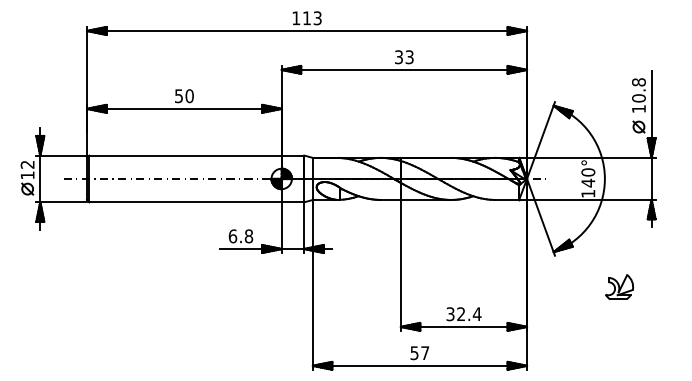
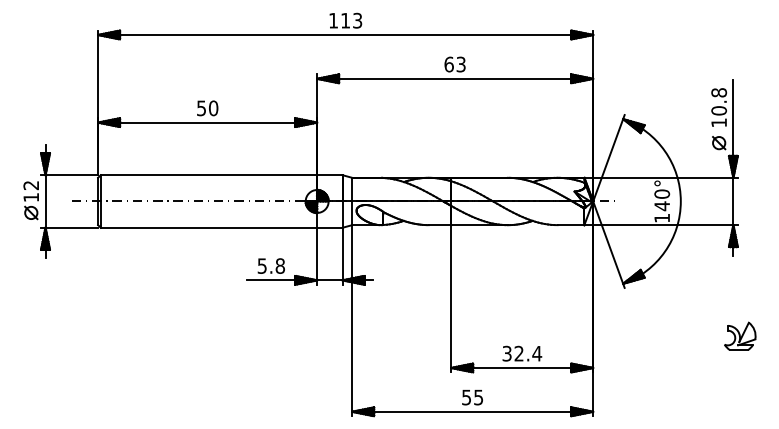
text: (398, 57) -> (448, 64), 33 -> 63
text: (233, 235) -> (262, 265), 6.8 -> 5.8
part: (619, 286) -> (740, 335), moved
text: (425, 353) -> (478, 397), 57 -> 55

